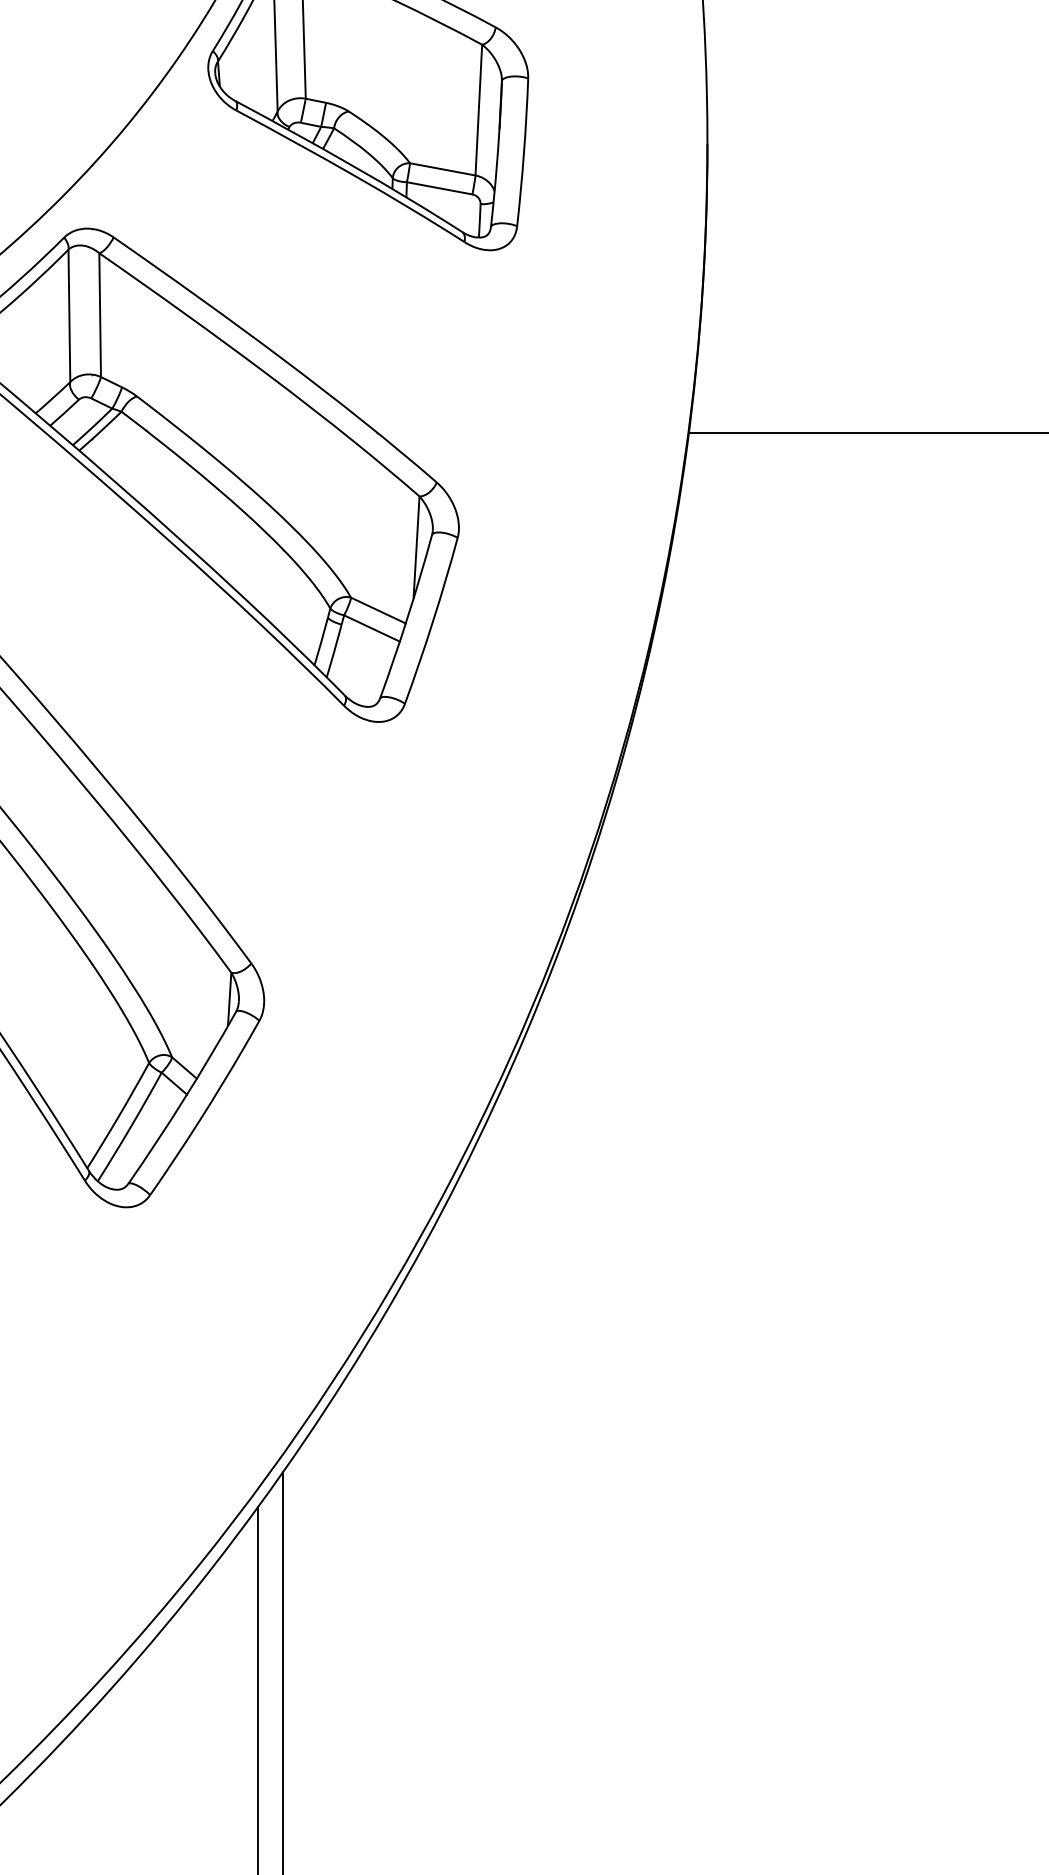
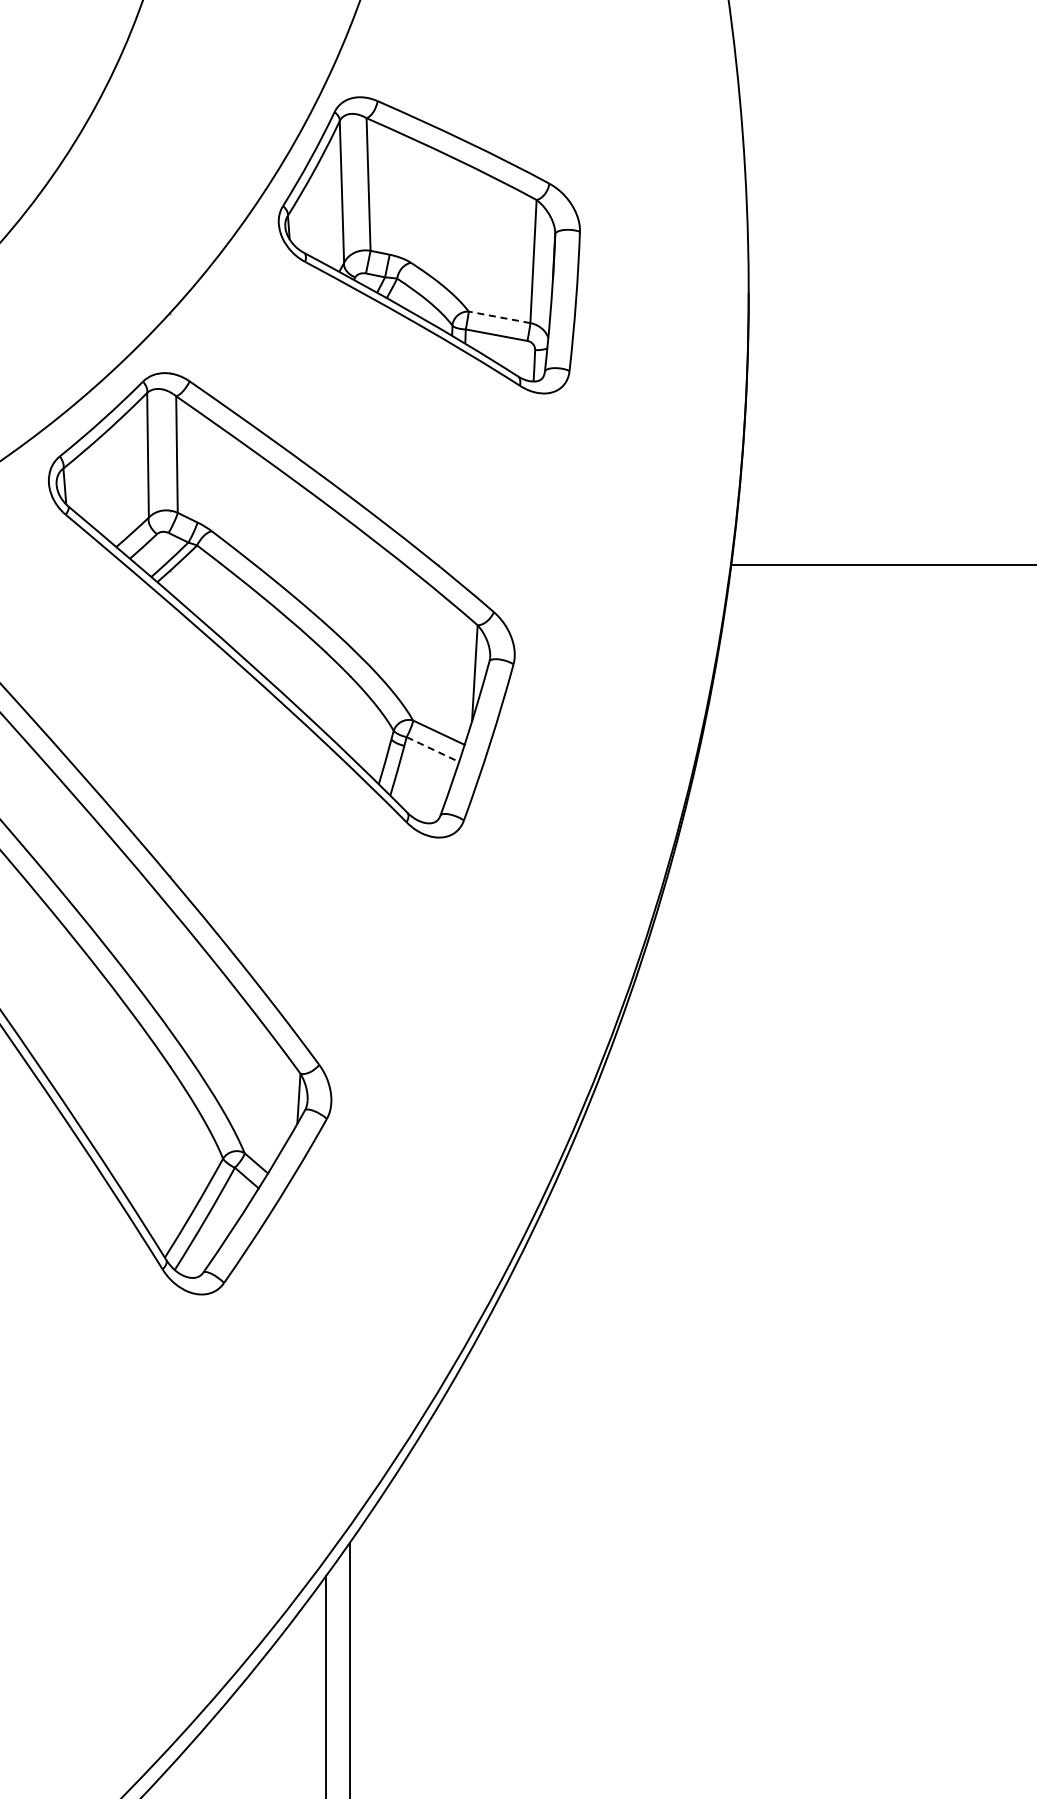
line: (442, 169) -> (499, 317), solid -> dashed
line: (372, 628) -> (433, 749), solid -> dashed

